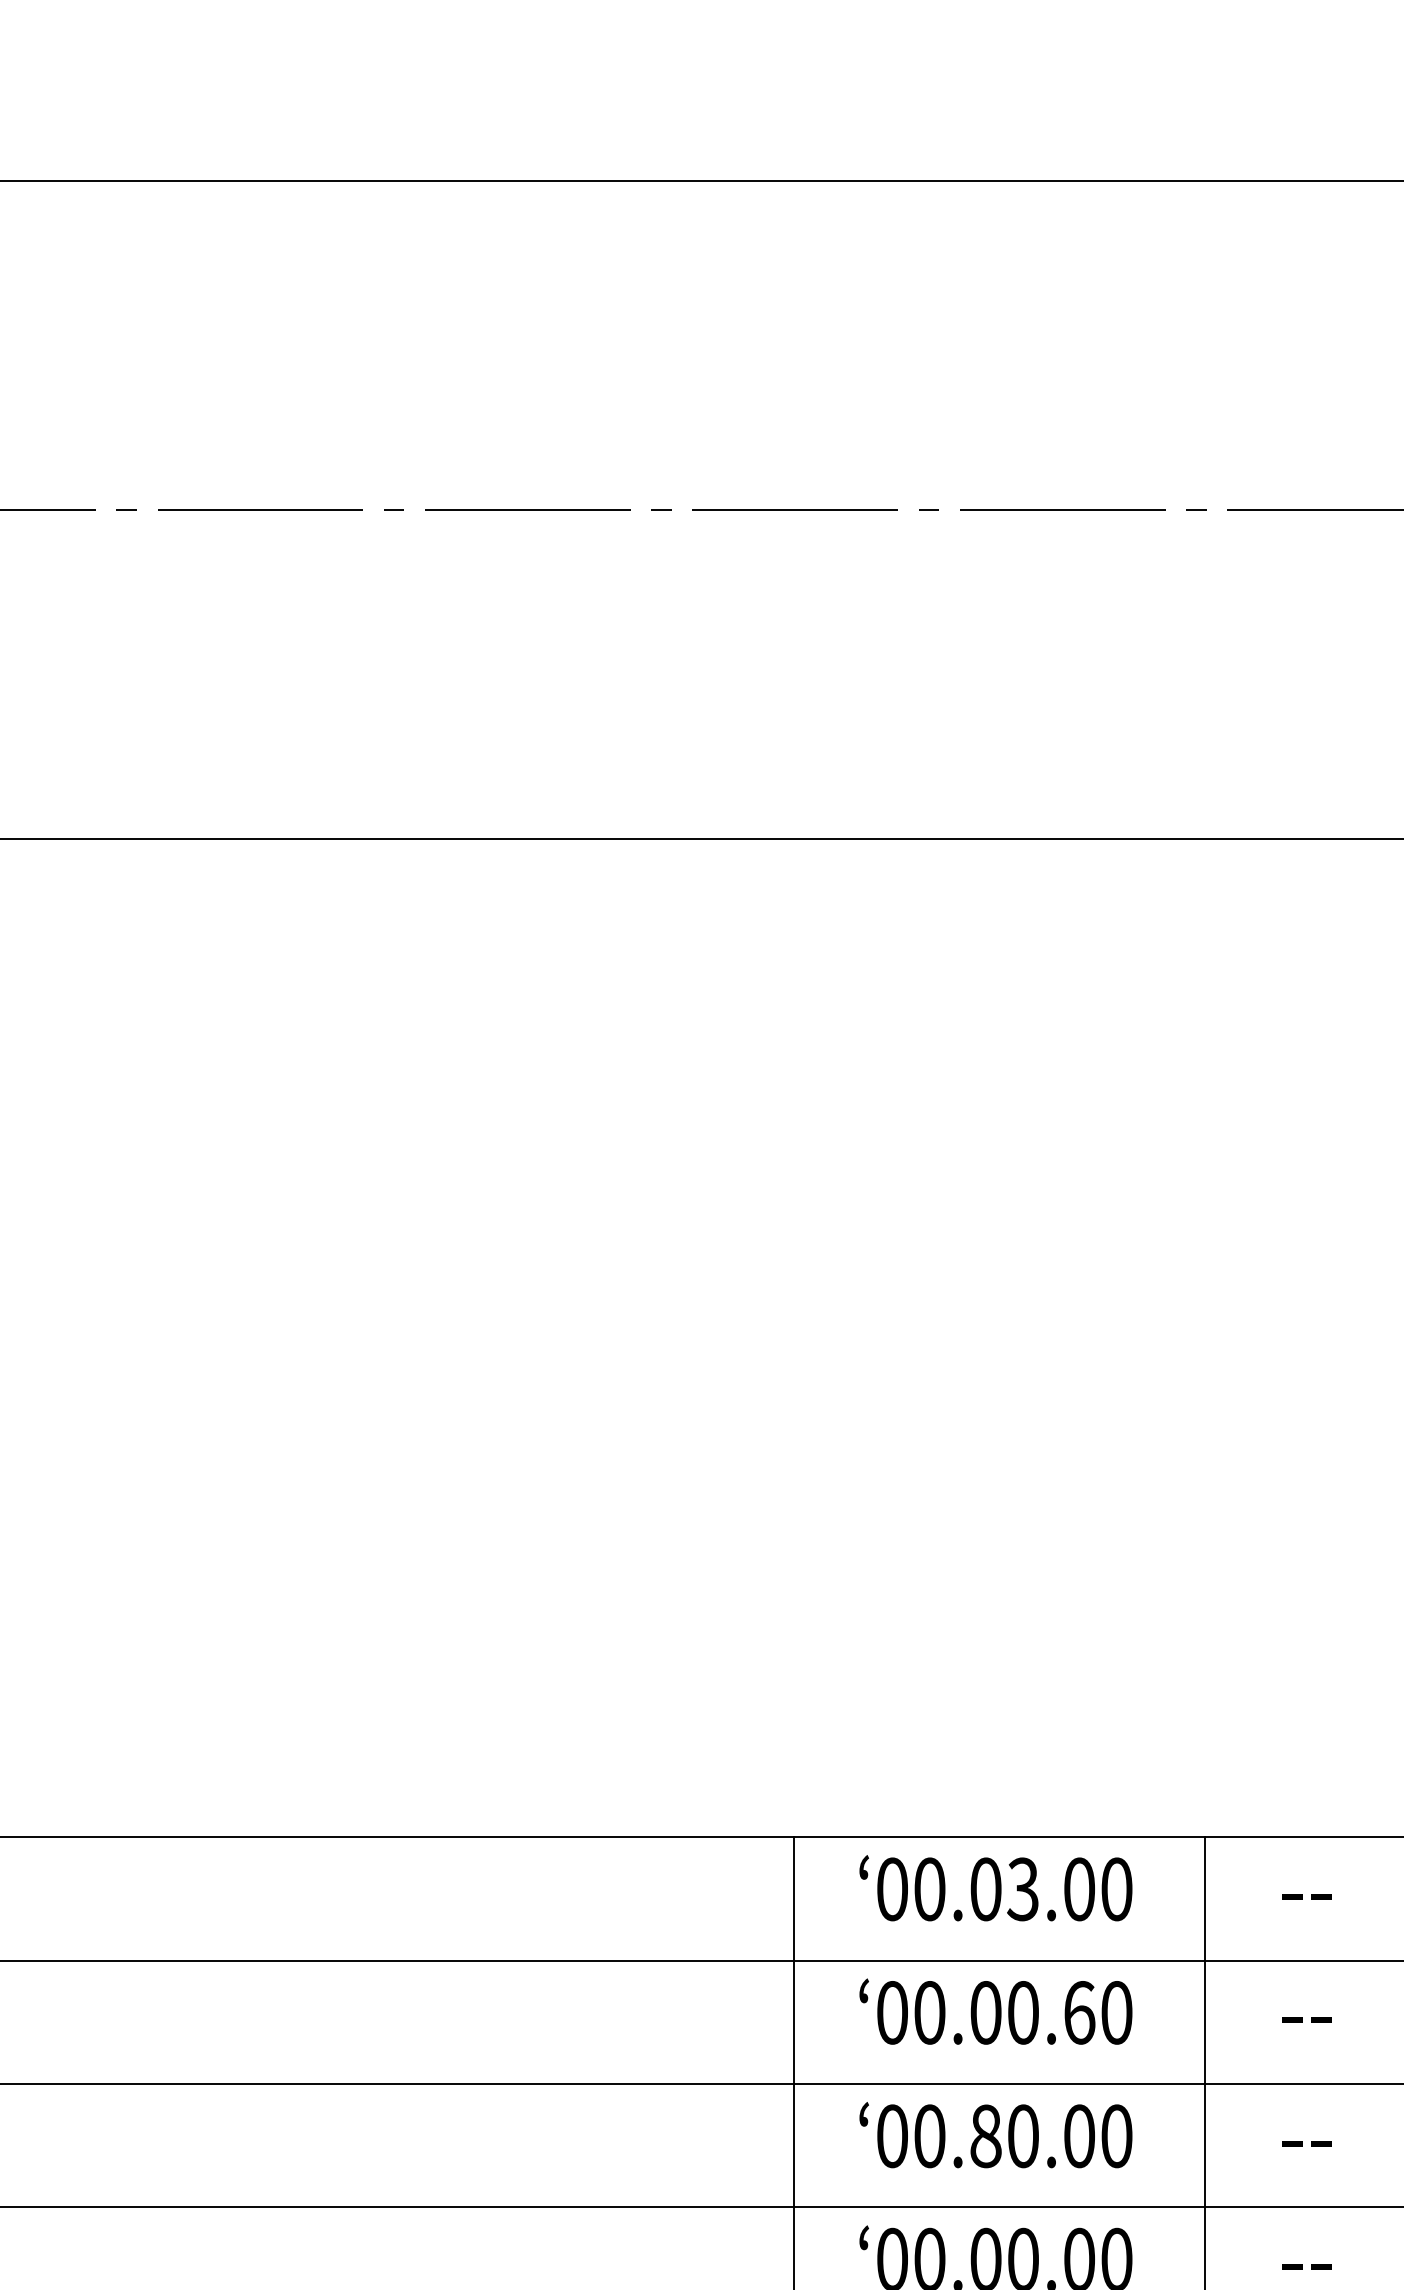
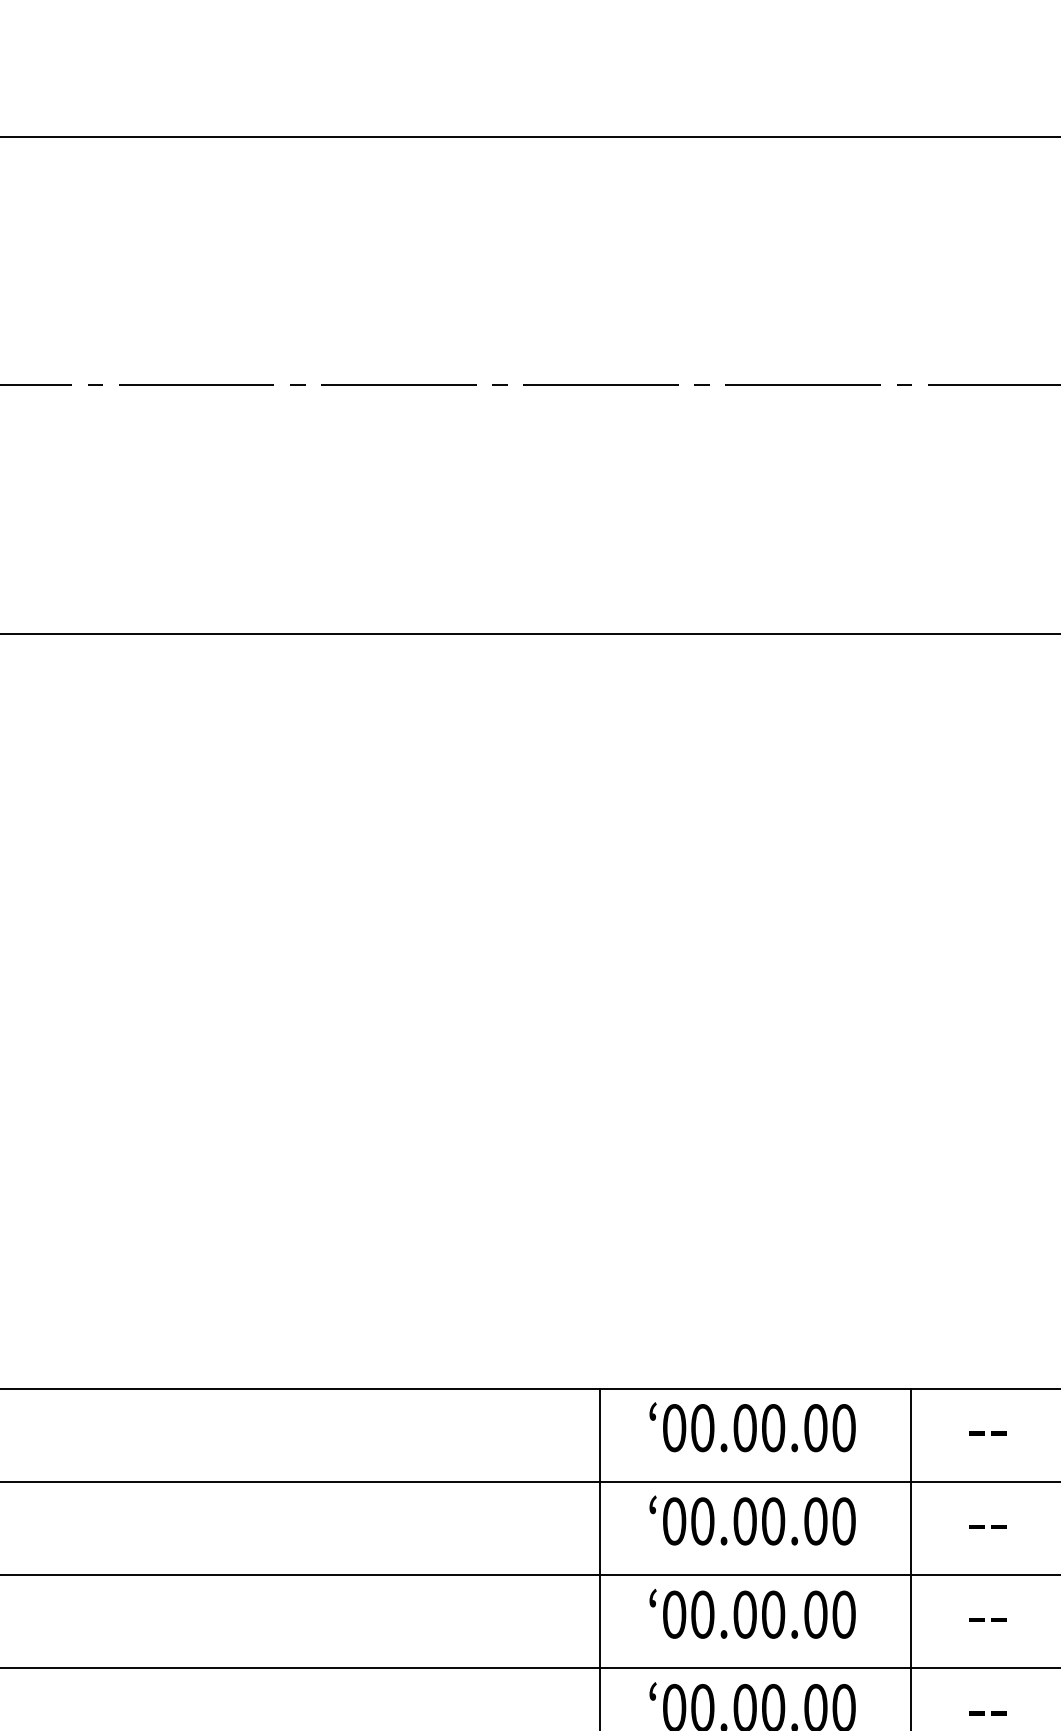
text: (1023, 1889) -> (773, 1428), 00.03.00 -> 00.00.00
text: (1079, 2012) -> (815, 1521), 00.00.60 -> 00.00.00
text: (985, 2136) -> (744, 1614), 00.80.00 -> 00.00.00

